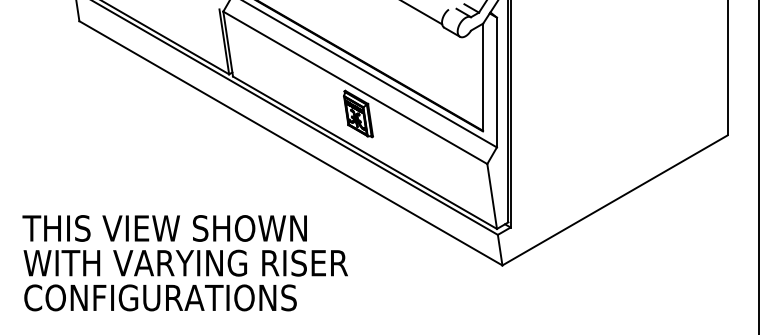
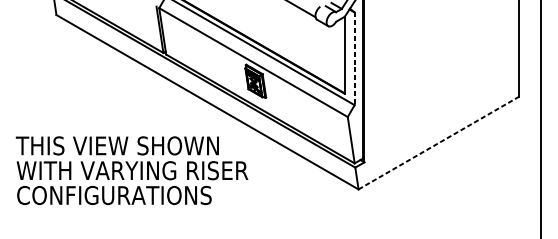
line: (496, 82) -> (354, 58), solid -> dashed
line: (615, 200) -> (439, 143), solid -> dashed
text: (184, 263) -> (131, 170), moved

